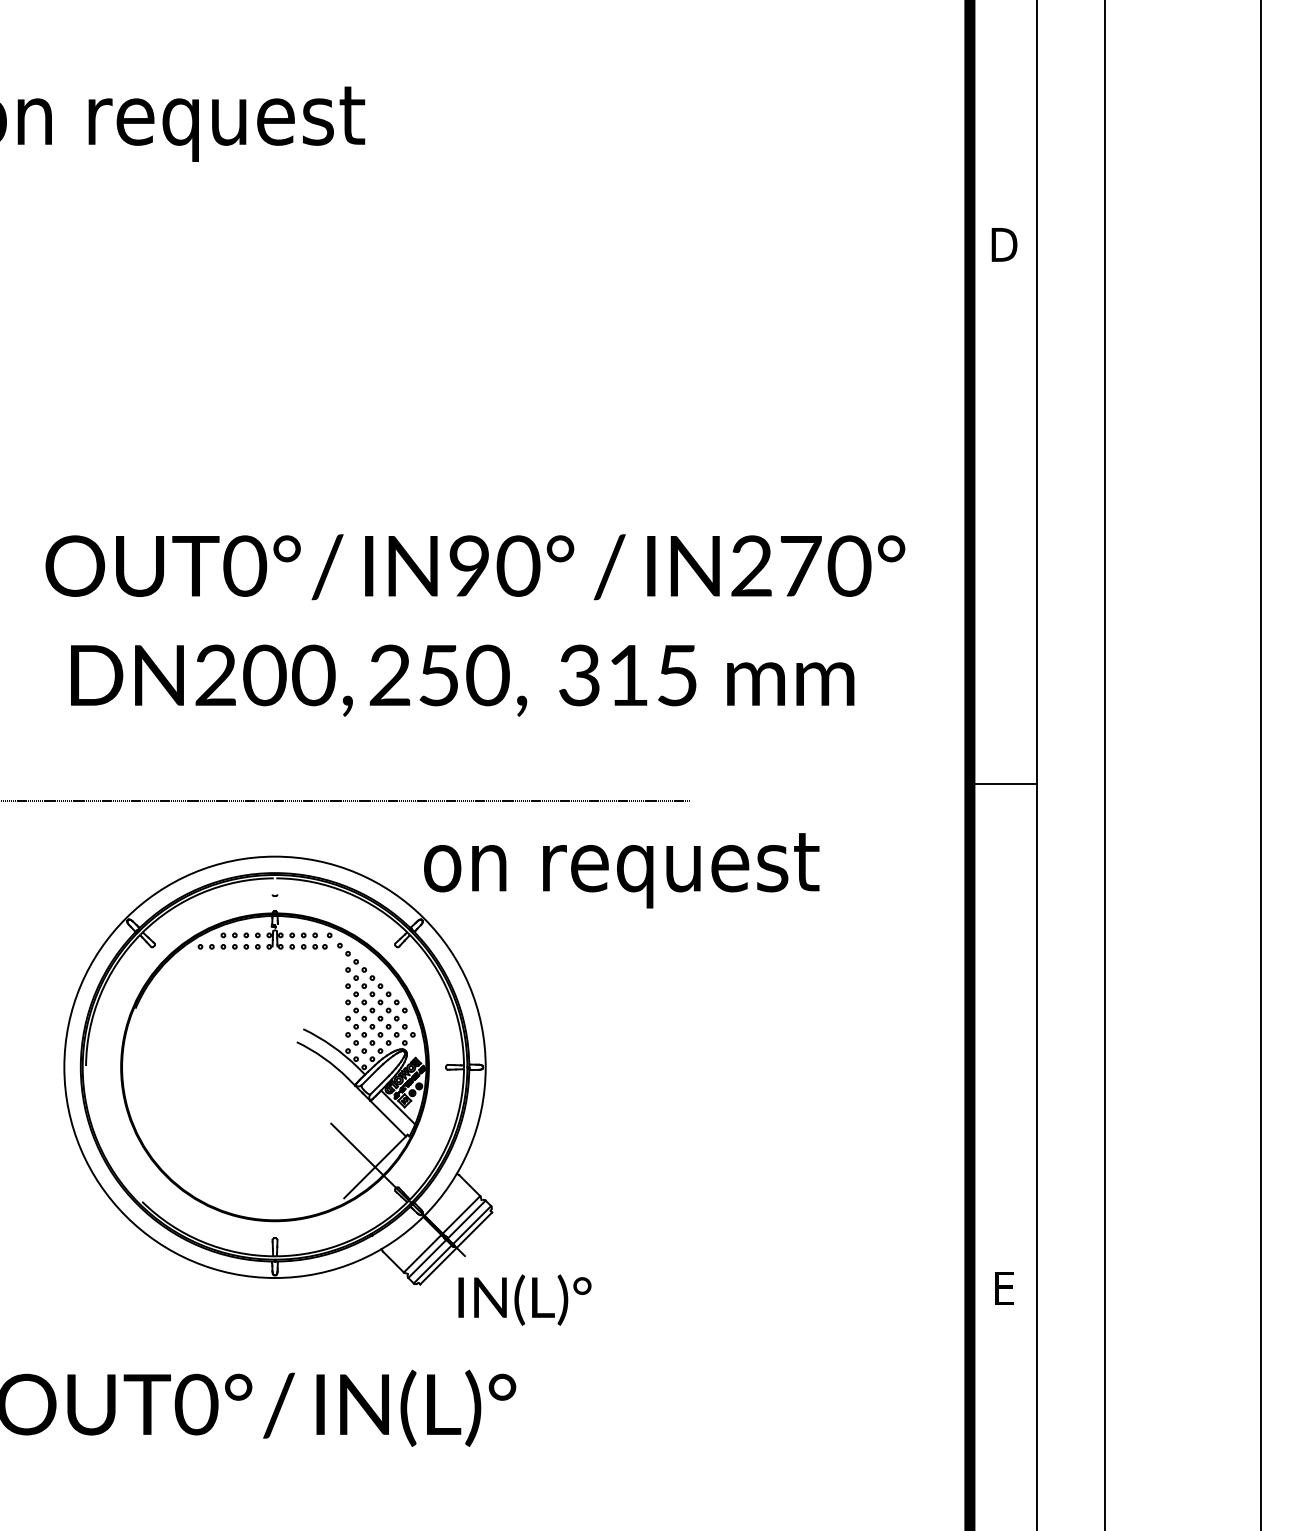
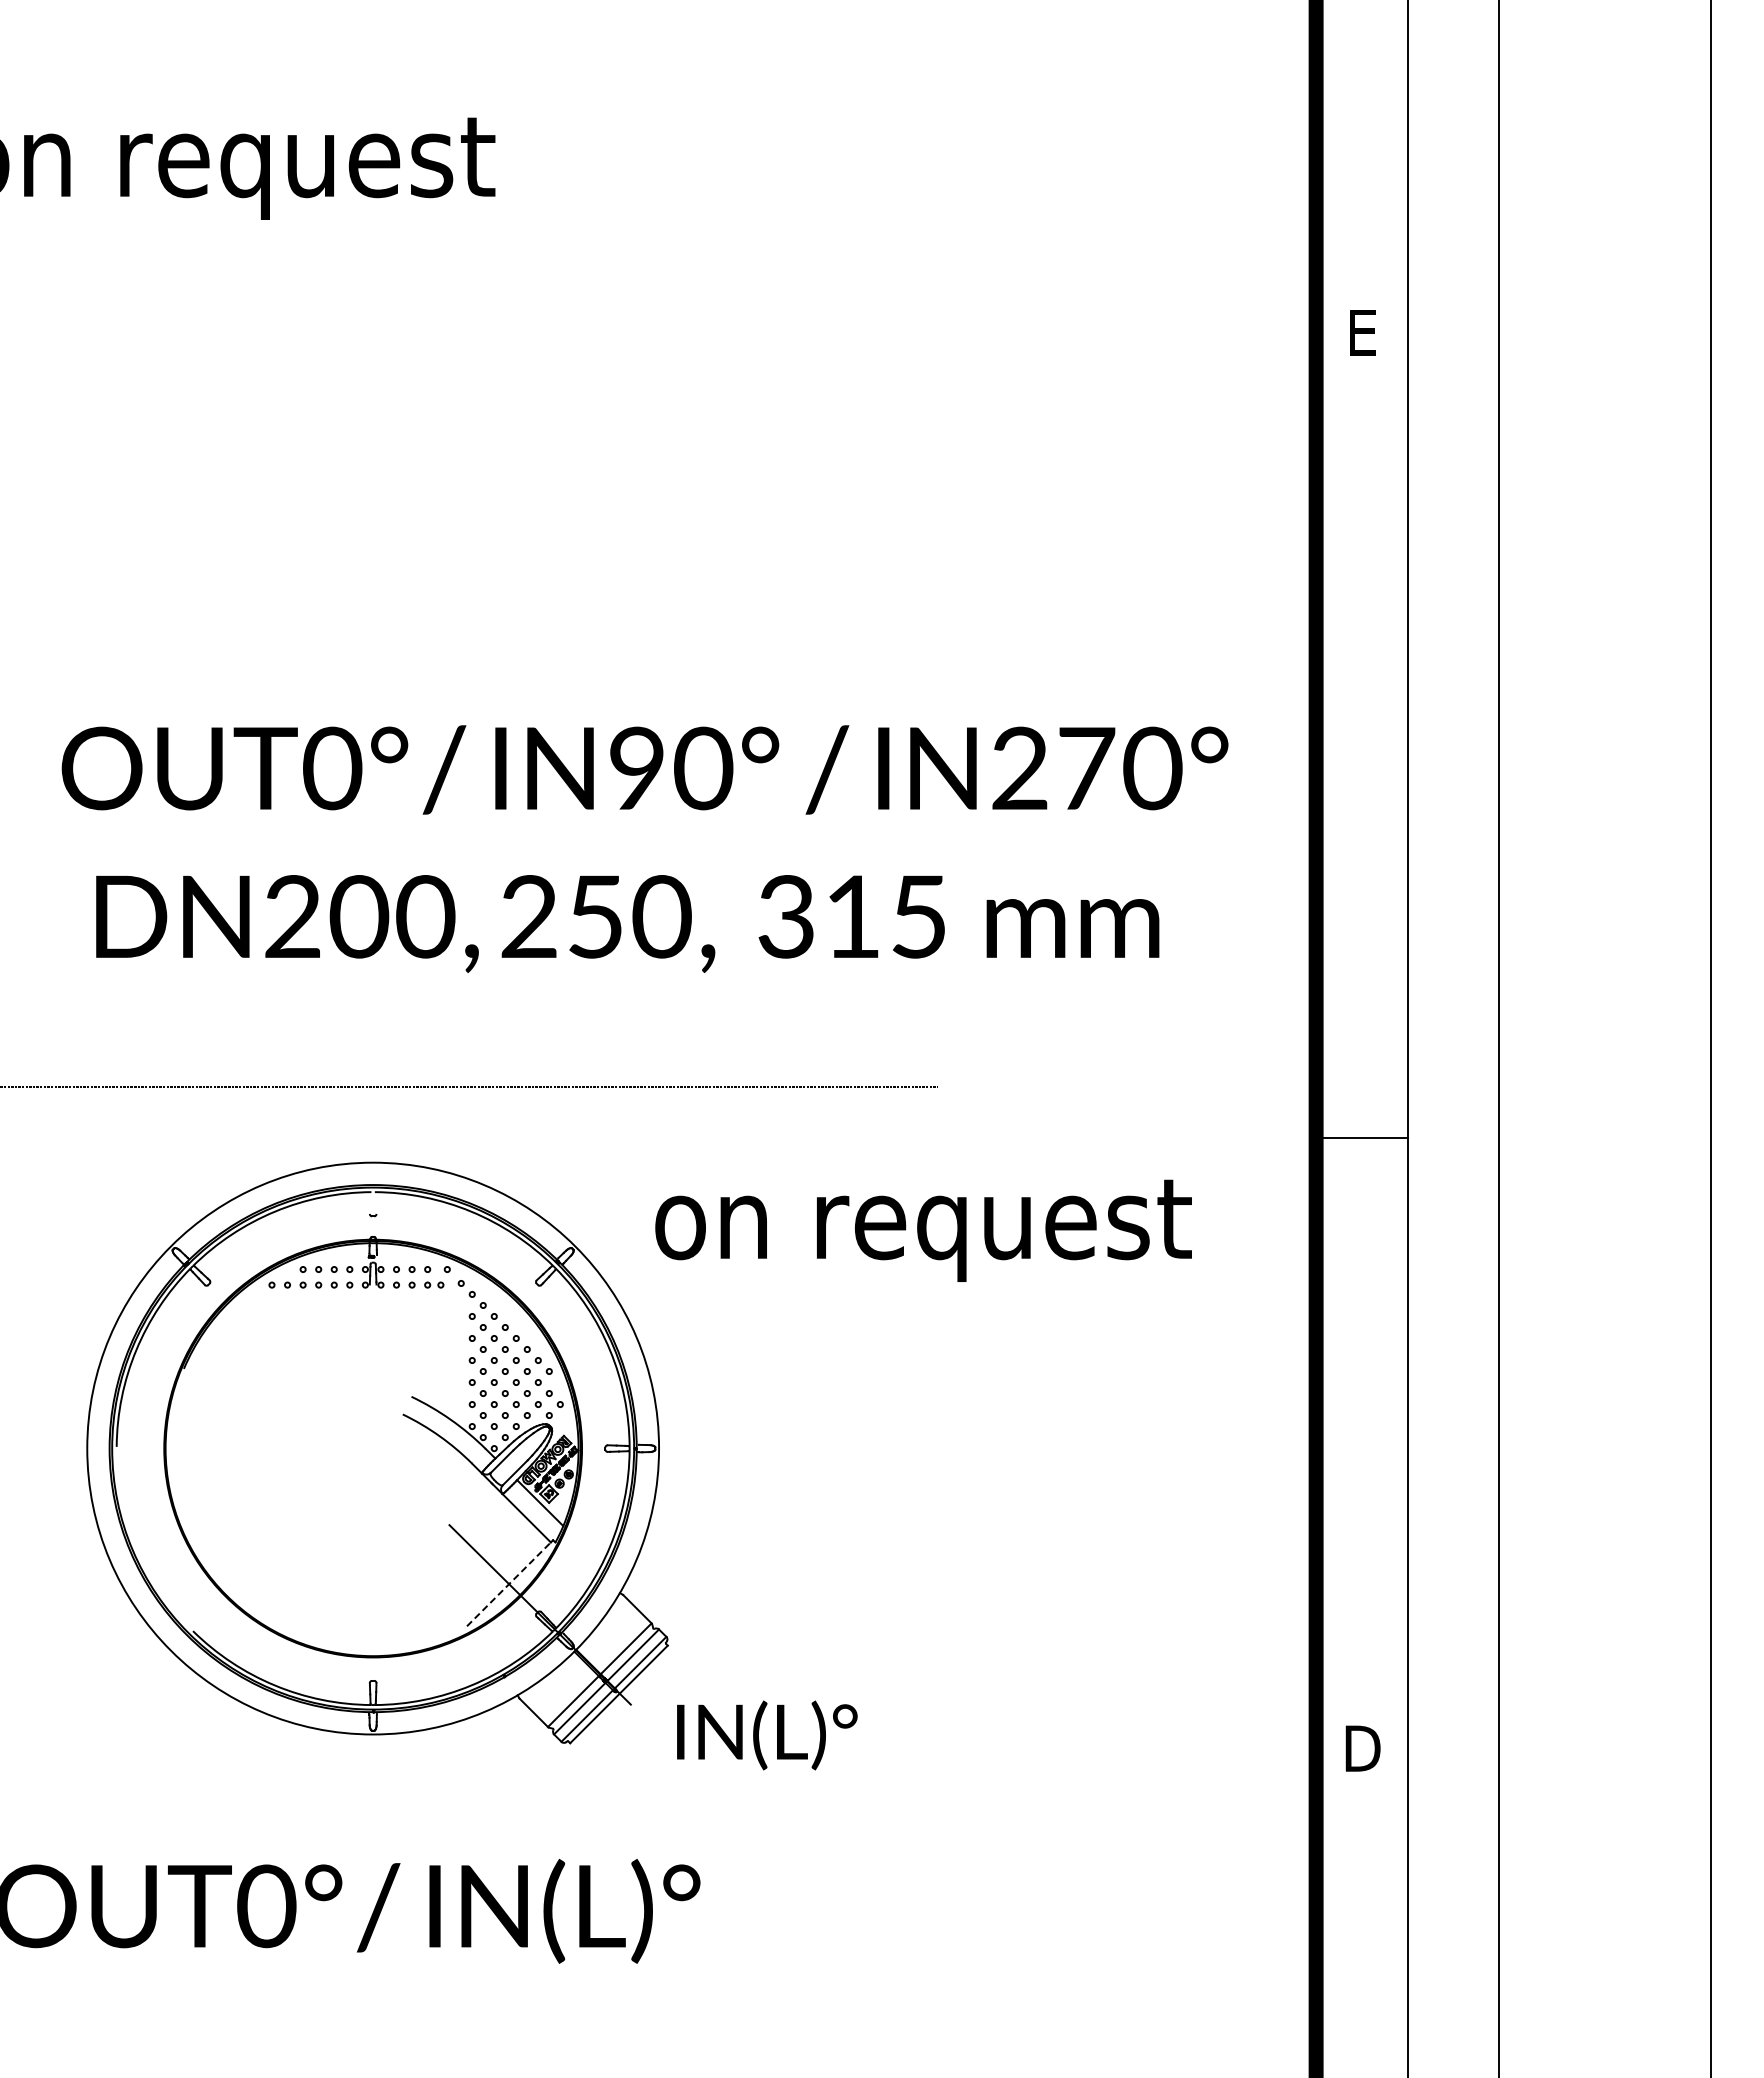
text: (1004, 244) -> (1362, 332), D -> E
line: (1001, 783) -> (1359, 1137), moved
text: (621, 870) -> (923, 1230), moved
line: (375, 1167) -> (509, 1584), solid -> dashed
text: (1004, 1288) -> (1362, 1748), E -> D
text: (525, 1300) -> (767, 1735), moved

